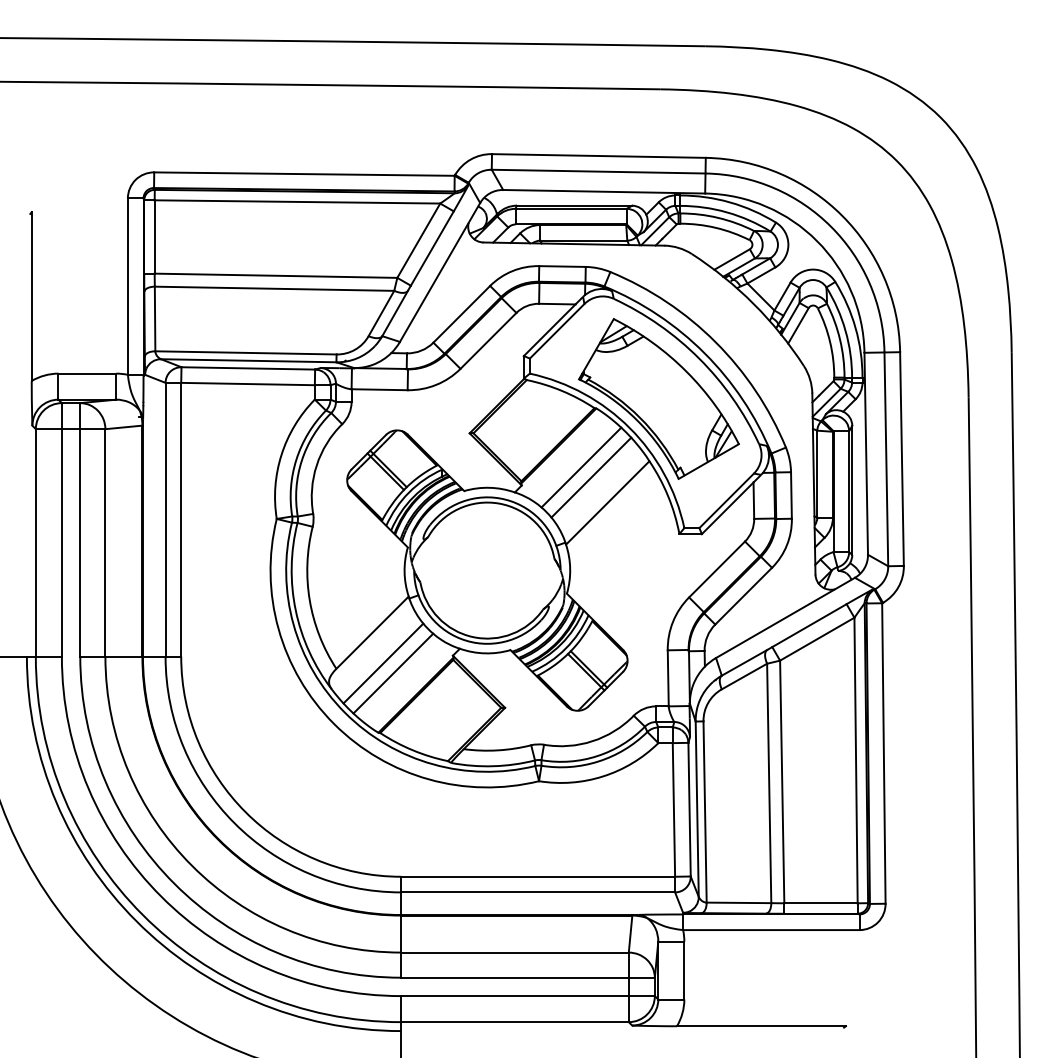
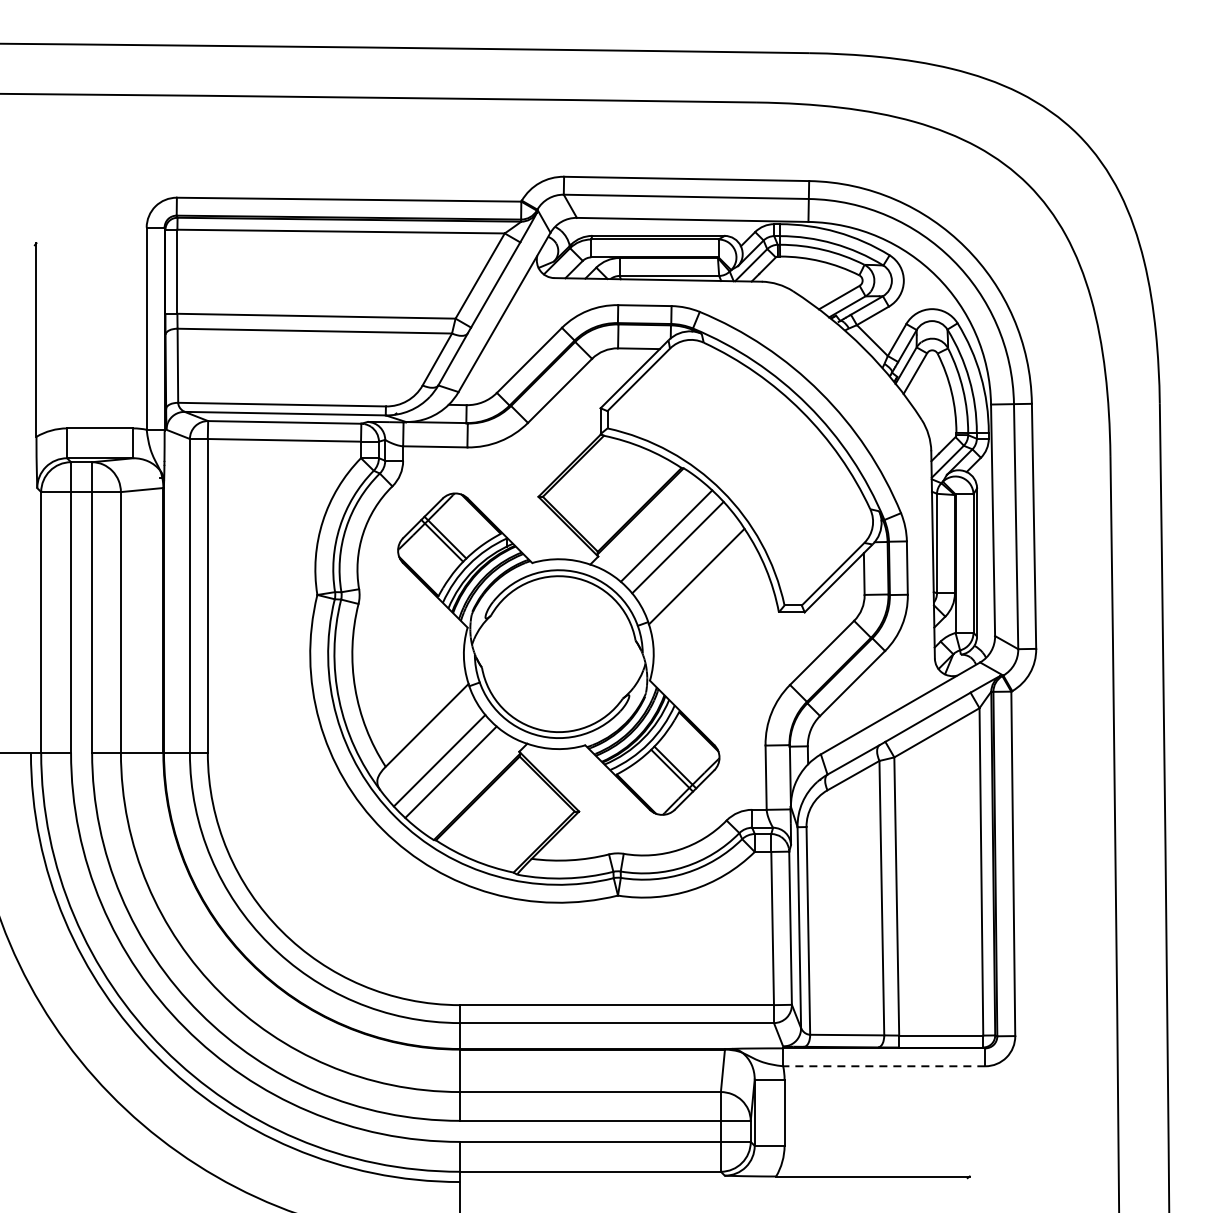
part: (658, 398) -> (754, 456), removed
line: (770, 930) -> (883, 1066), solid -> dashed

